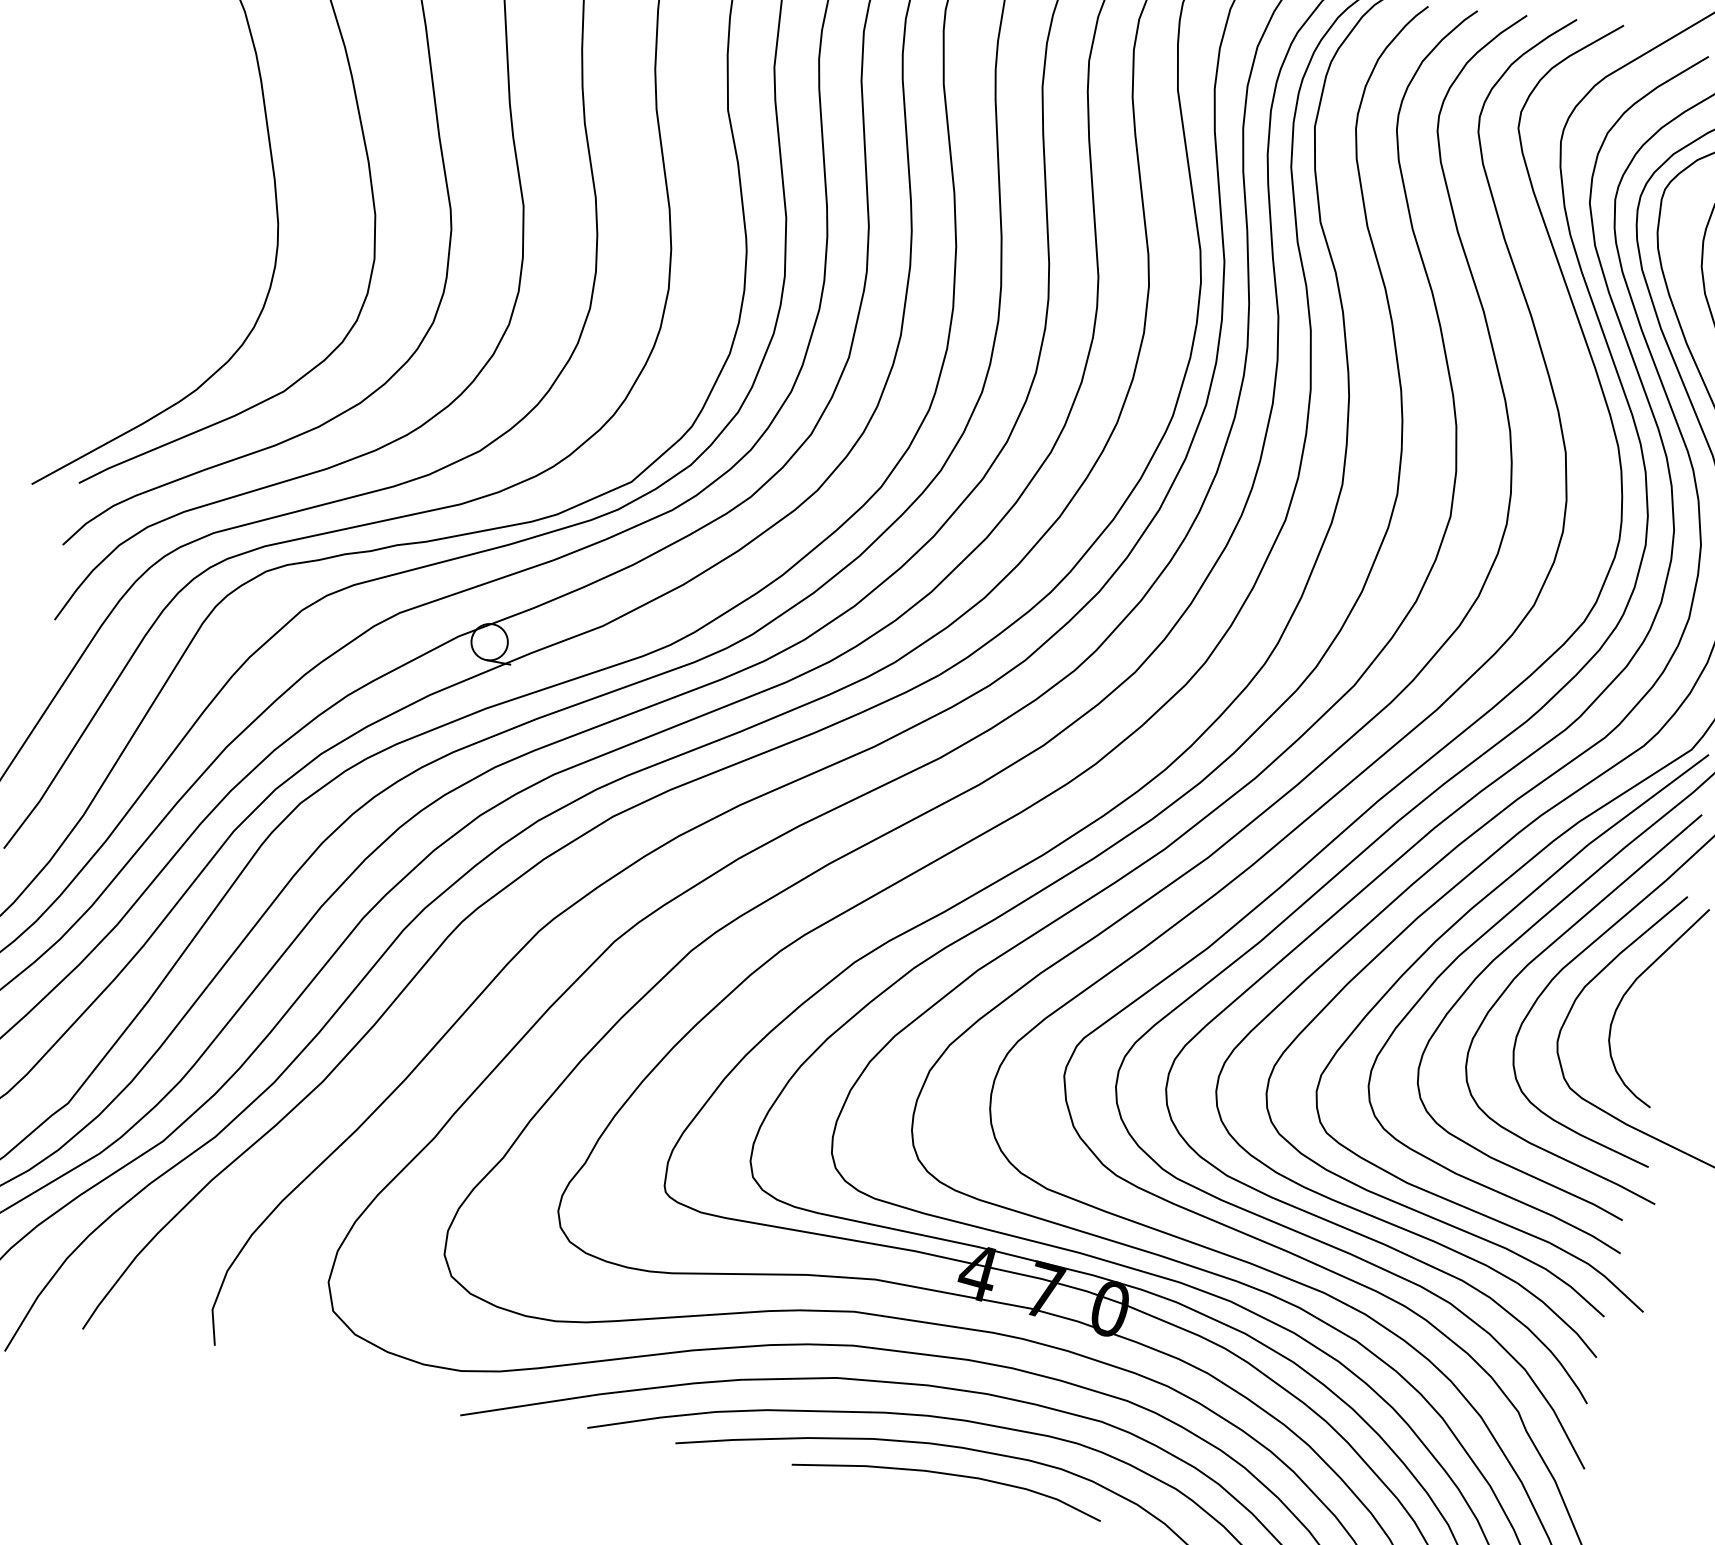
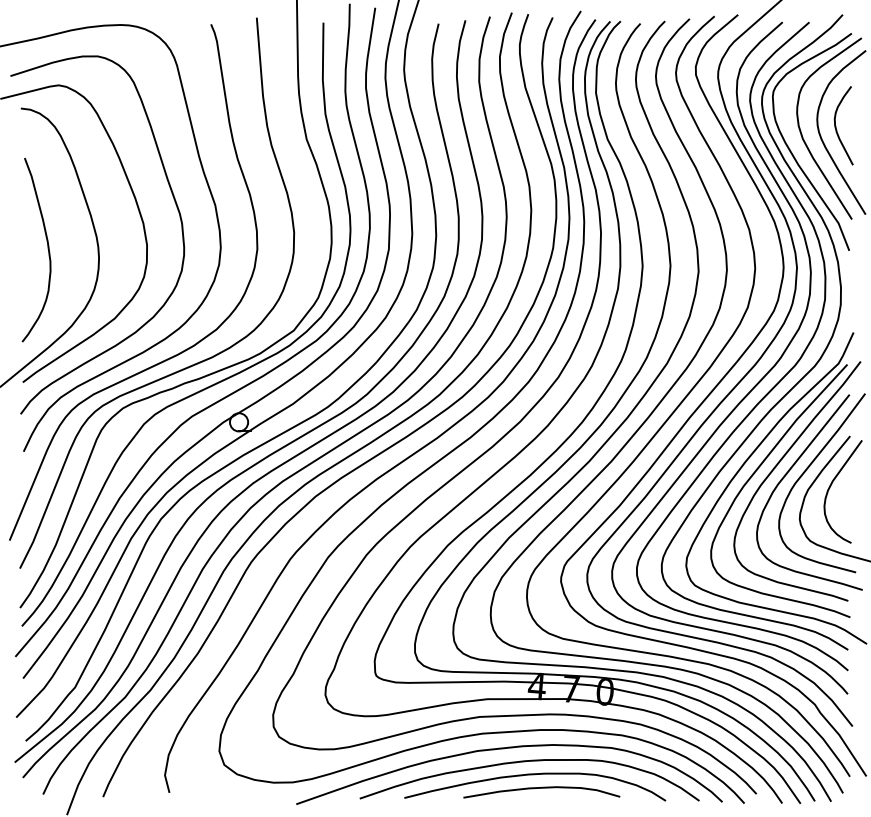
curve: (176, 230) -> (47, 249), added

